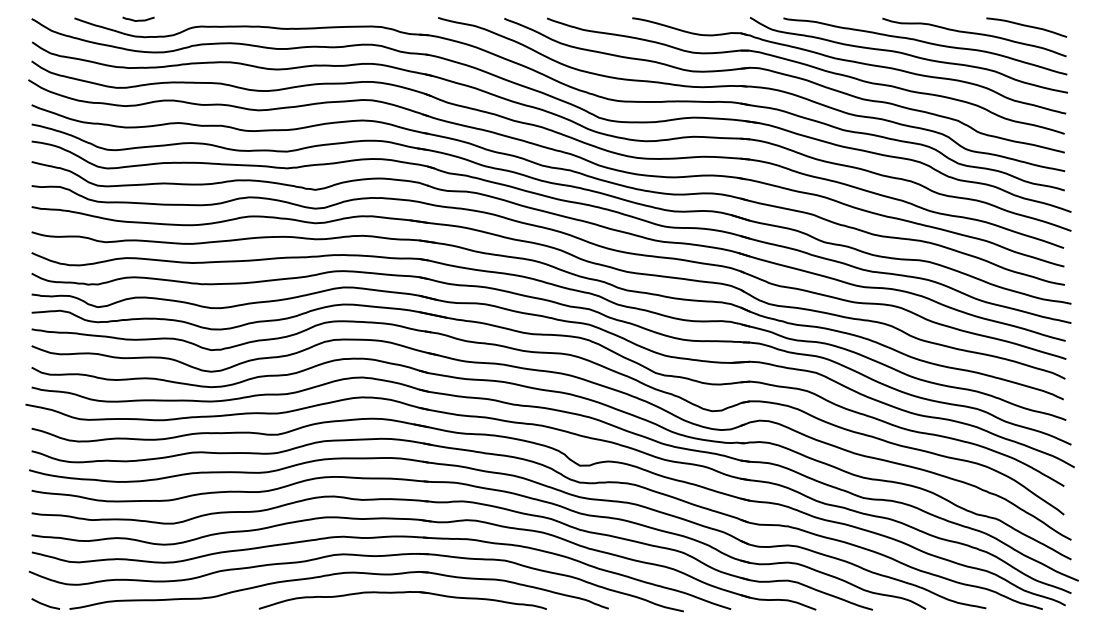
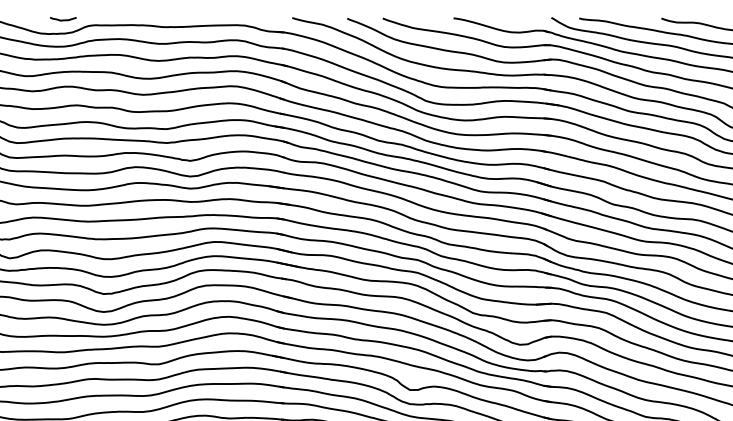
curve: (138, 19) -> (63, 19), moved

